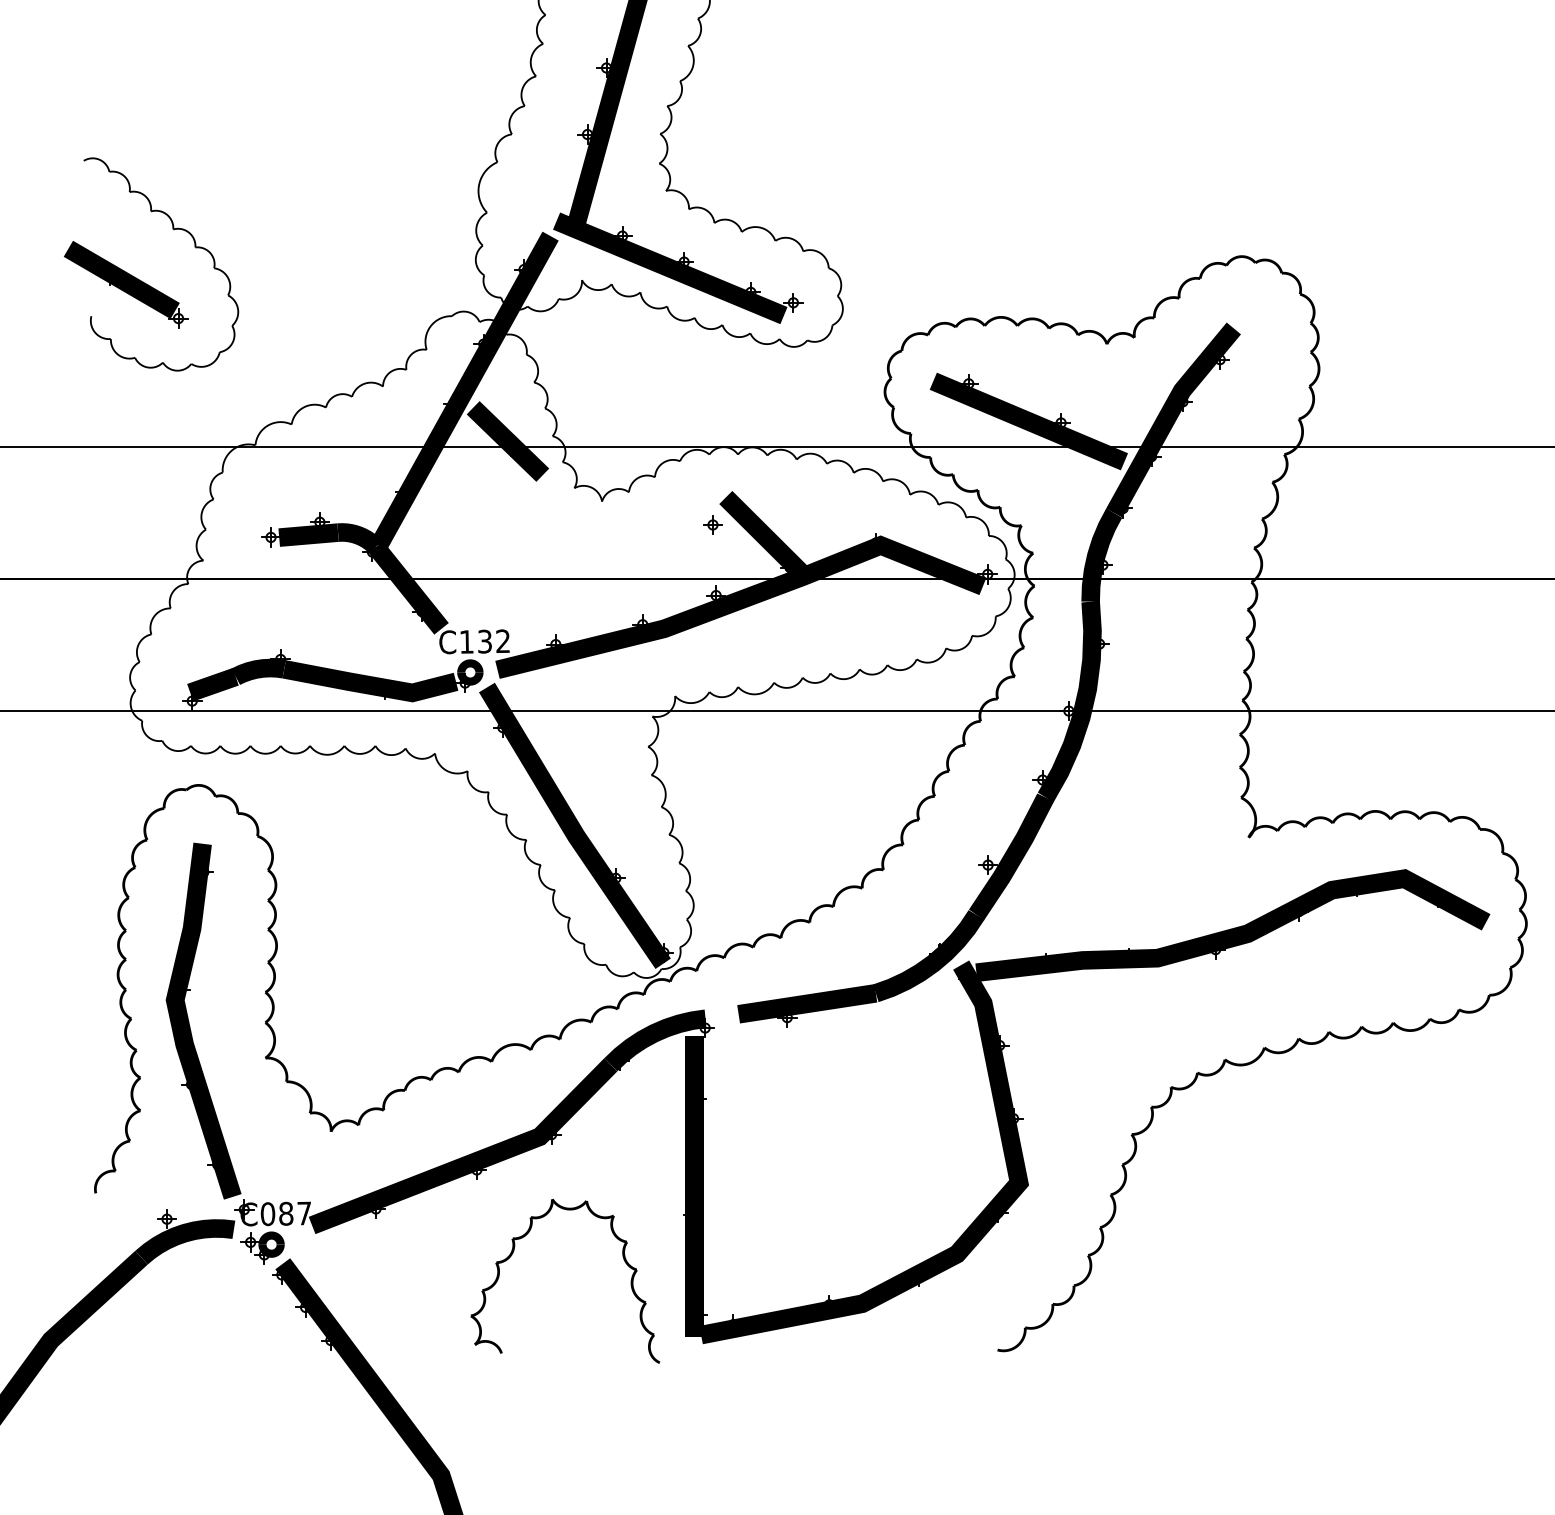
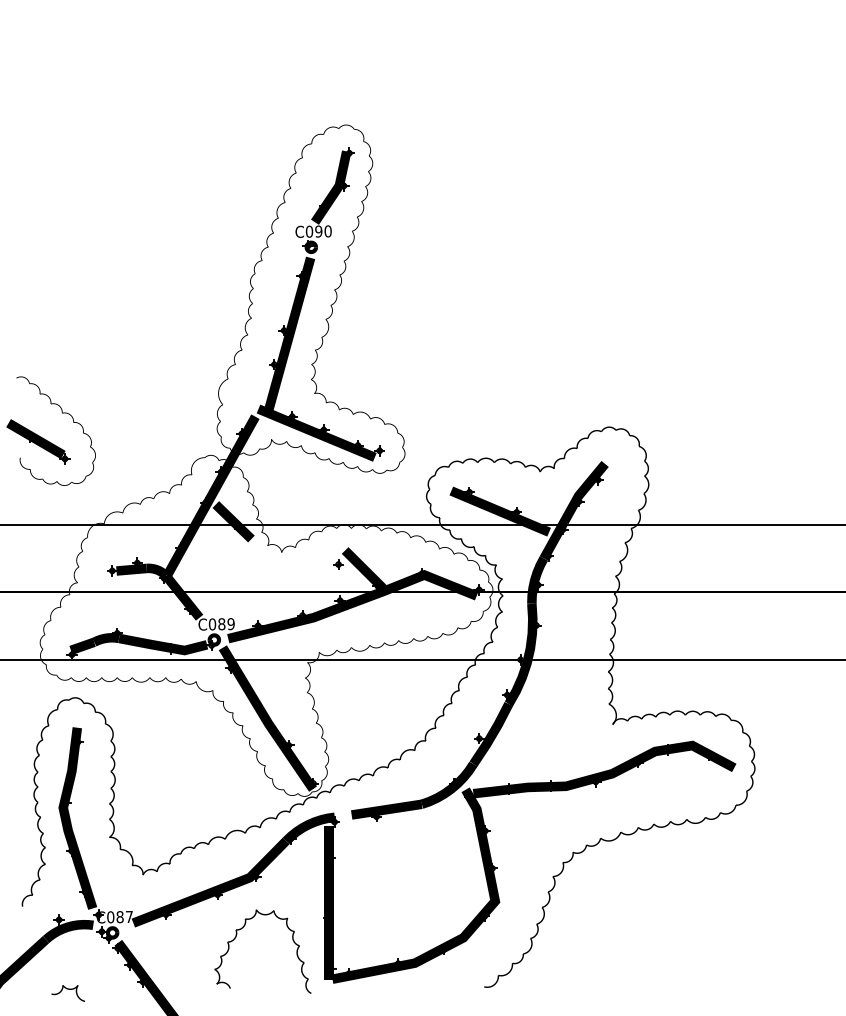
text: (484, 642) -> (221, 624), C132 -> C089
curve: (183, 1355) -> (67, 989), added

